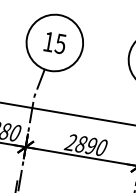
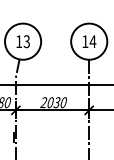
text: (60, 43) -> (26, 41), 15 -> 13
text: (85, 144) -> (53, 102), 2890 -> 2030

